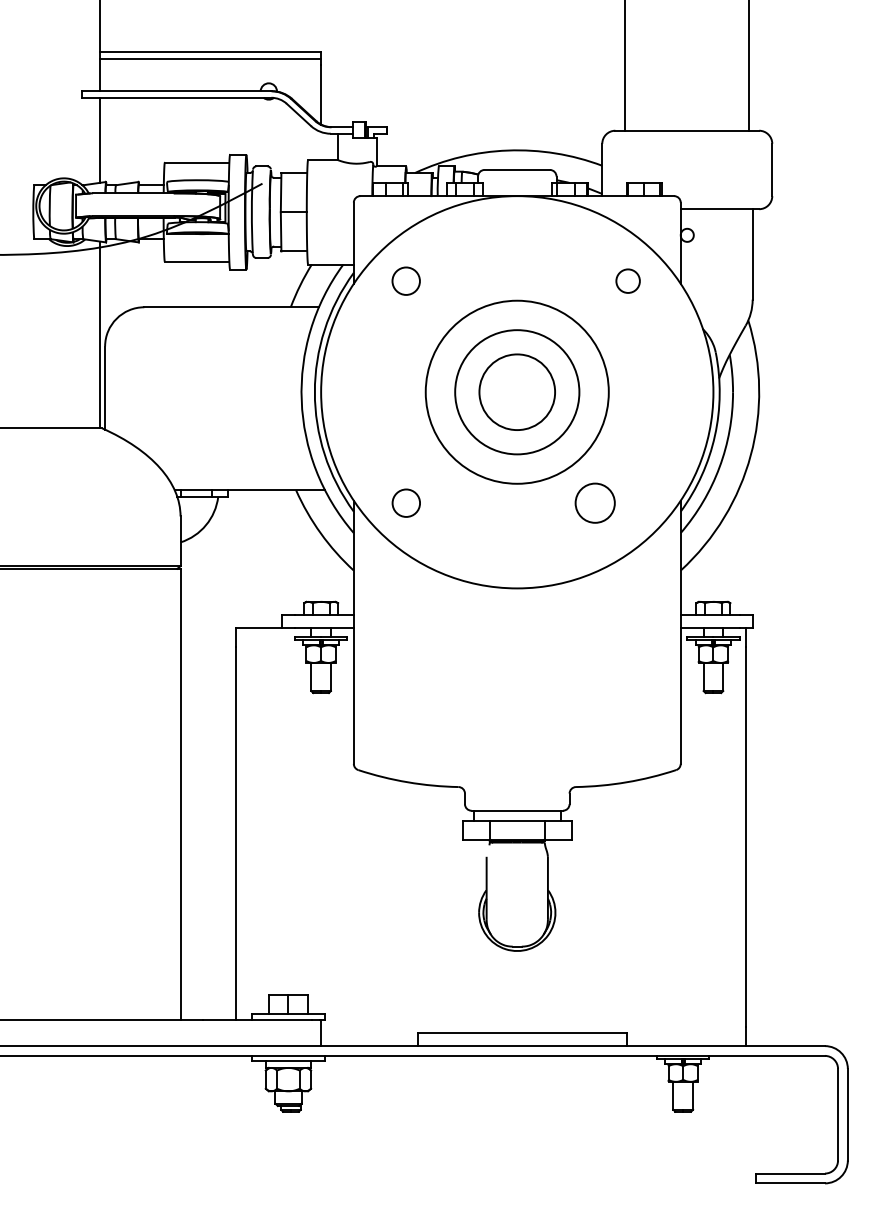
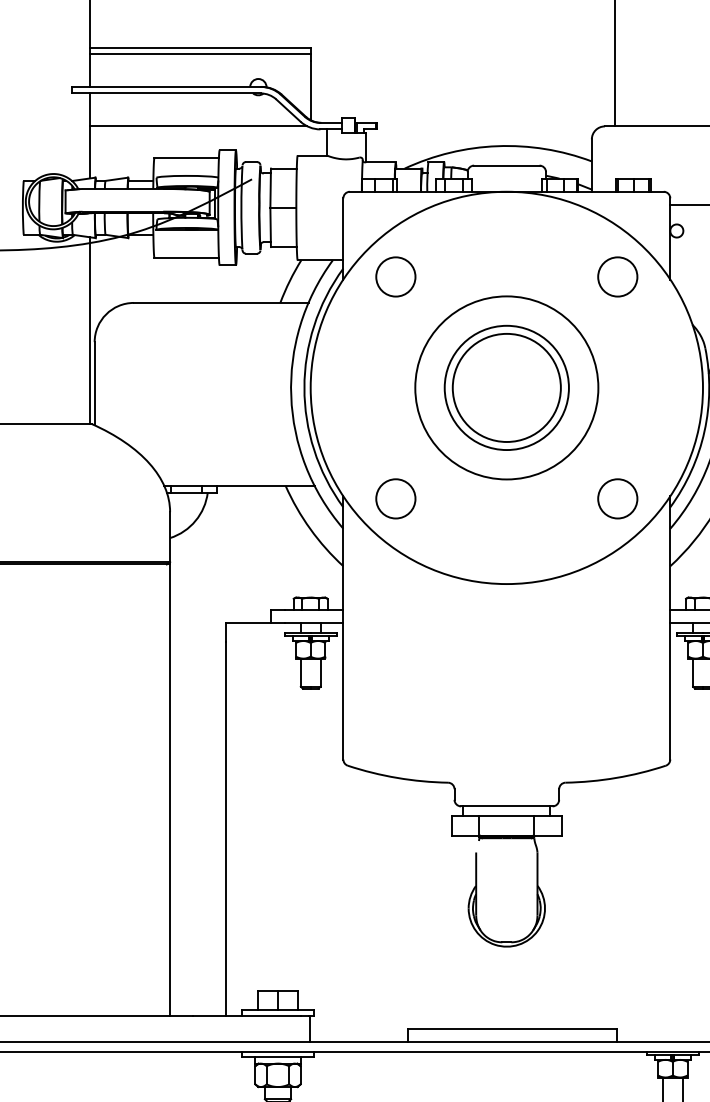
line: (208, 130) -> (198, 126), added
circle: (405, 280) -> (395, 276), size x1.43
circle: (627, 280) -> (617, 276), size x1.67
circle: (517, 392) -> (507, 388), size x1.43
circle: (405, 502) -> (395, 498), size x1.43
circle: (594, 502) -> (617, 498), moved

